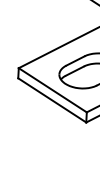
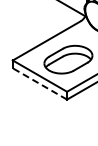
line: (51, 99) -> (39, 83), solid -> dashed

